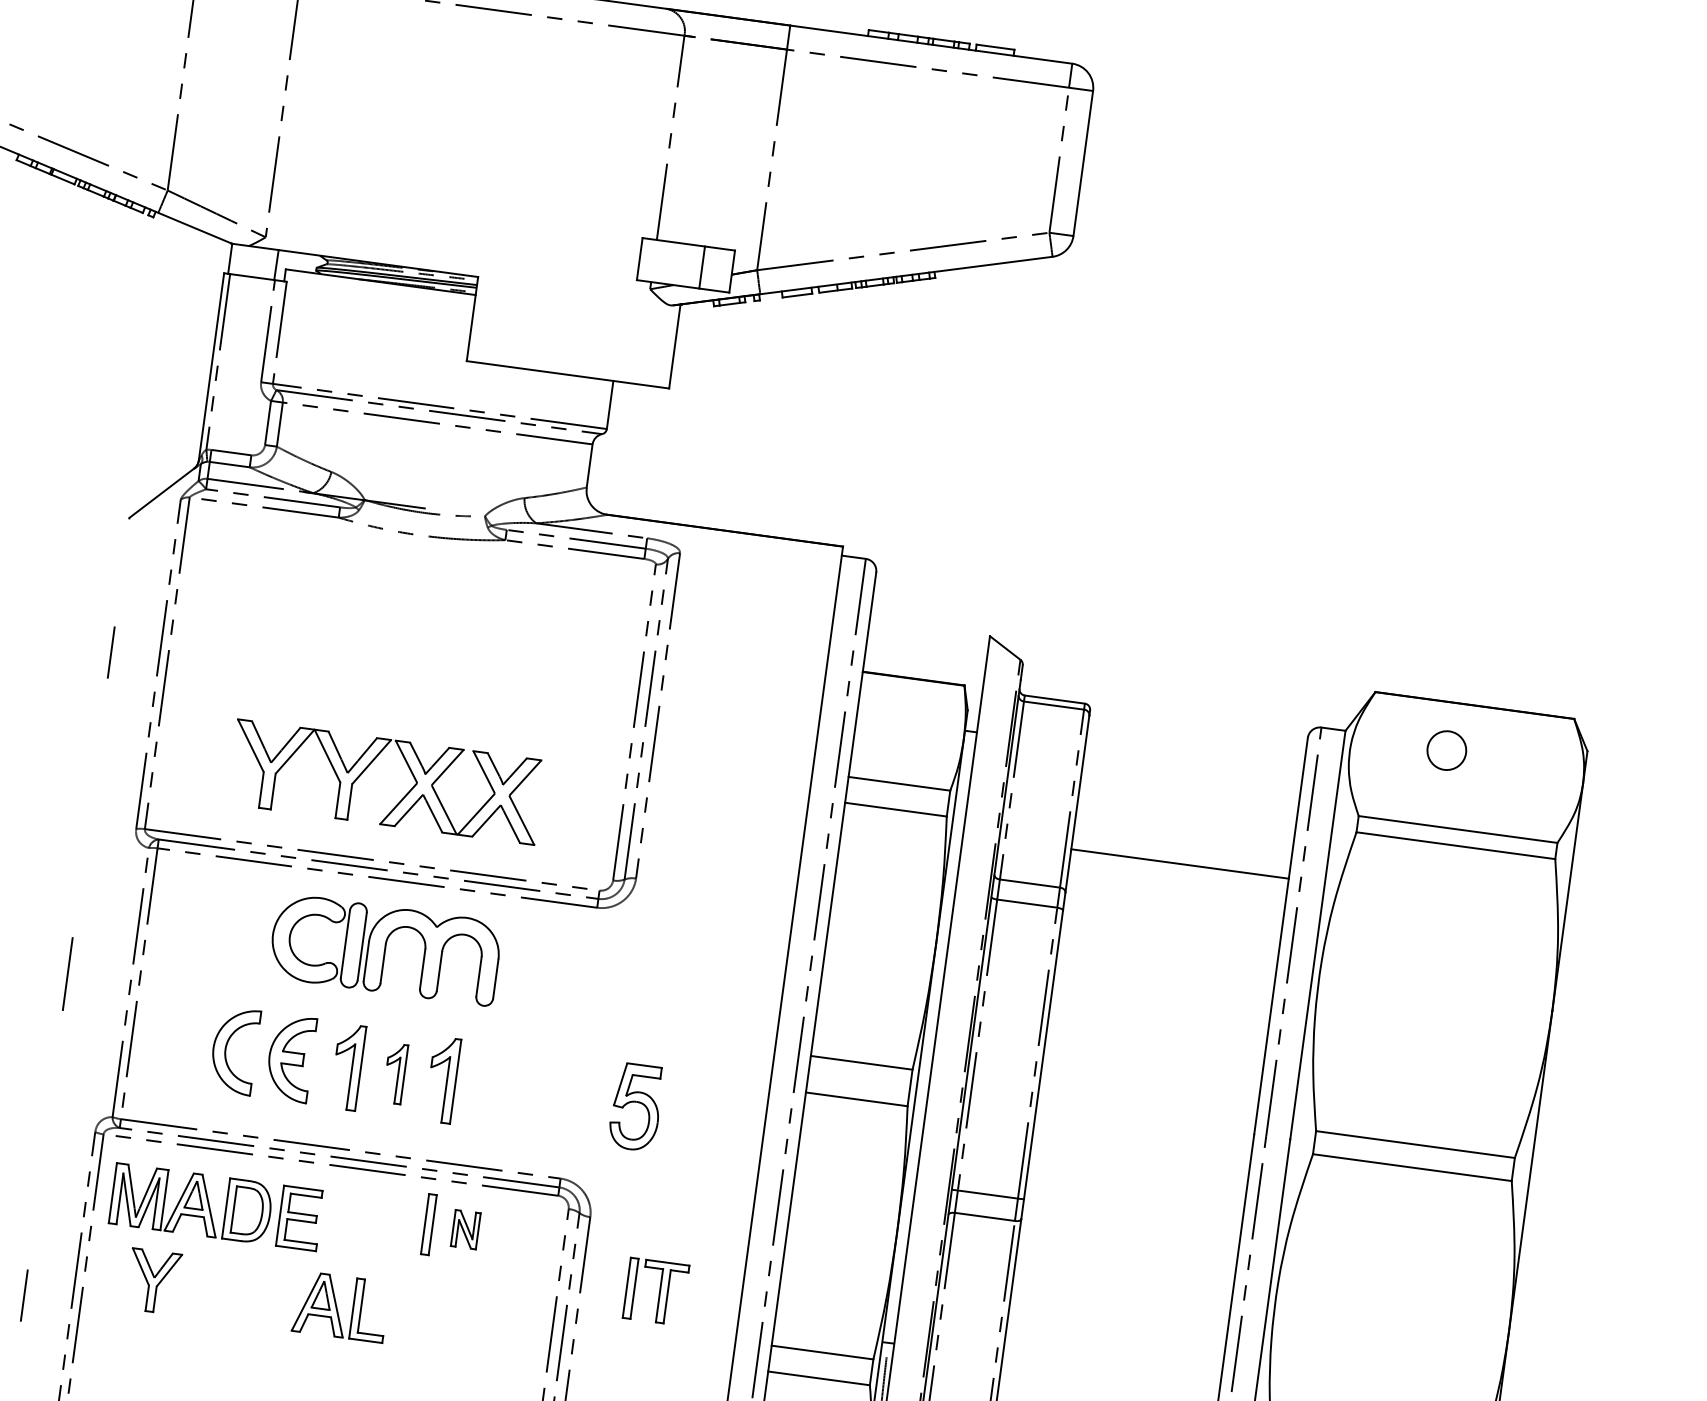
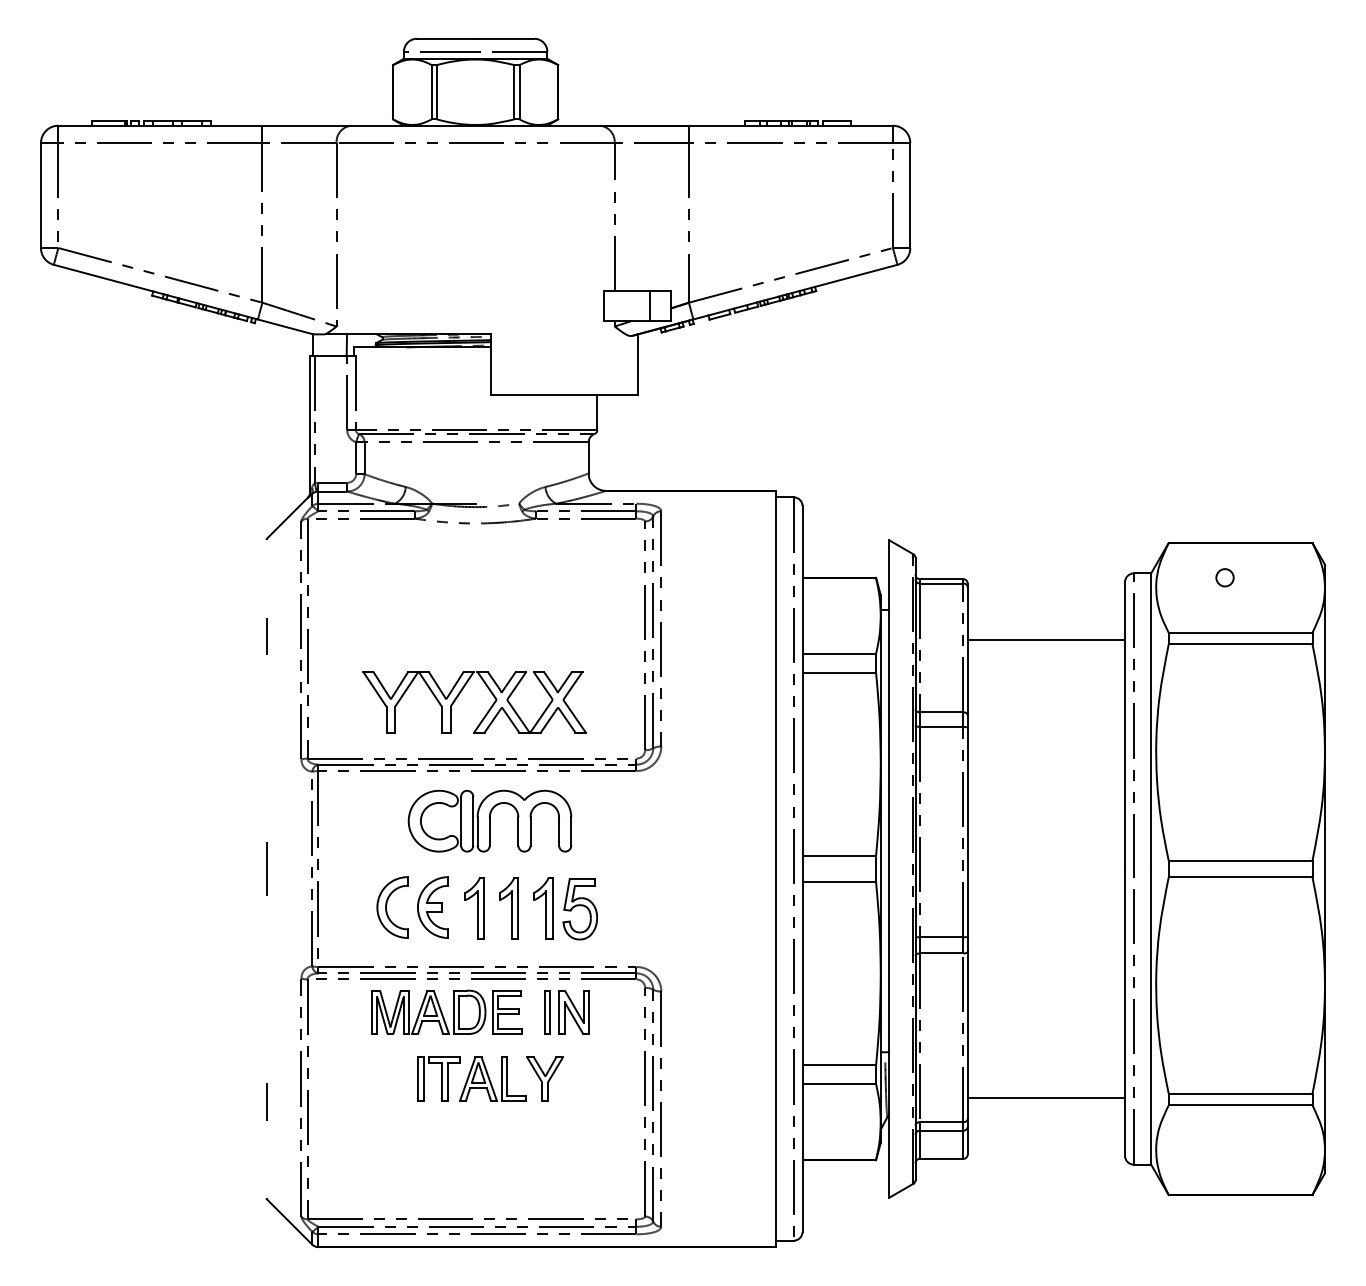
circle: (1446, 750) -> (1224, 577), size x0.62
line: (1180, 863) -> (1046, 639), moved
part: (394, 1073) -> (508, 908), size x1.43
part: (634, 1107) -> (579, 909), moved
part: (216, 1205) -> (446, 1011), moved
part: (465, 1229) -> (573, 1012), size x1.67
part: (152, 1280) -> (544, 1078), moved
part: (655, 1290) -> (438, 1078), moved

